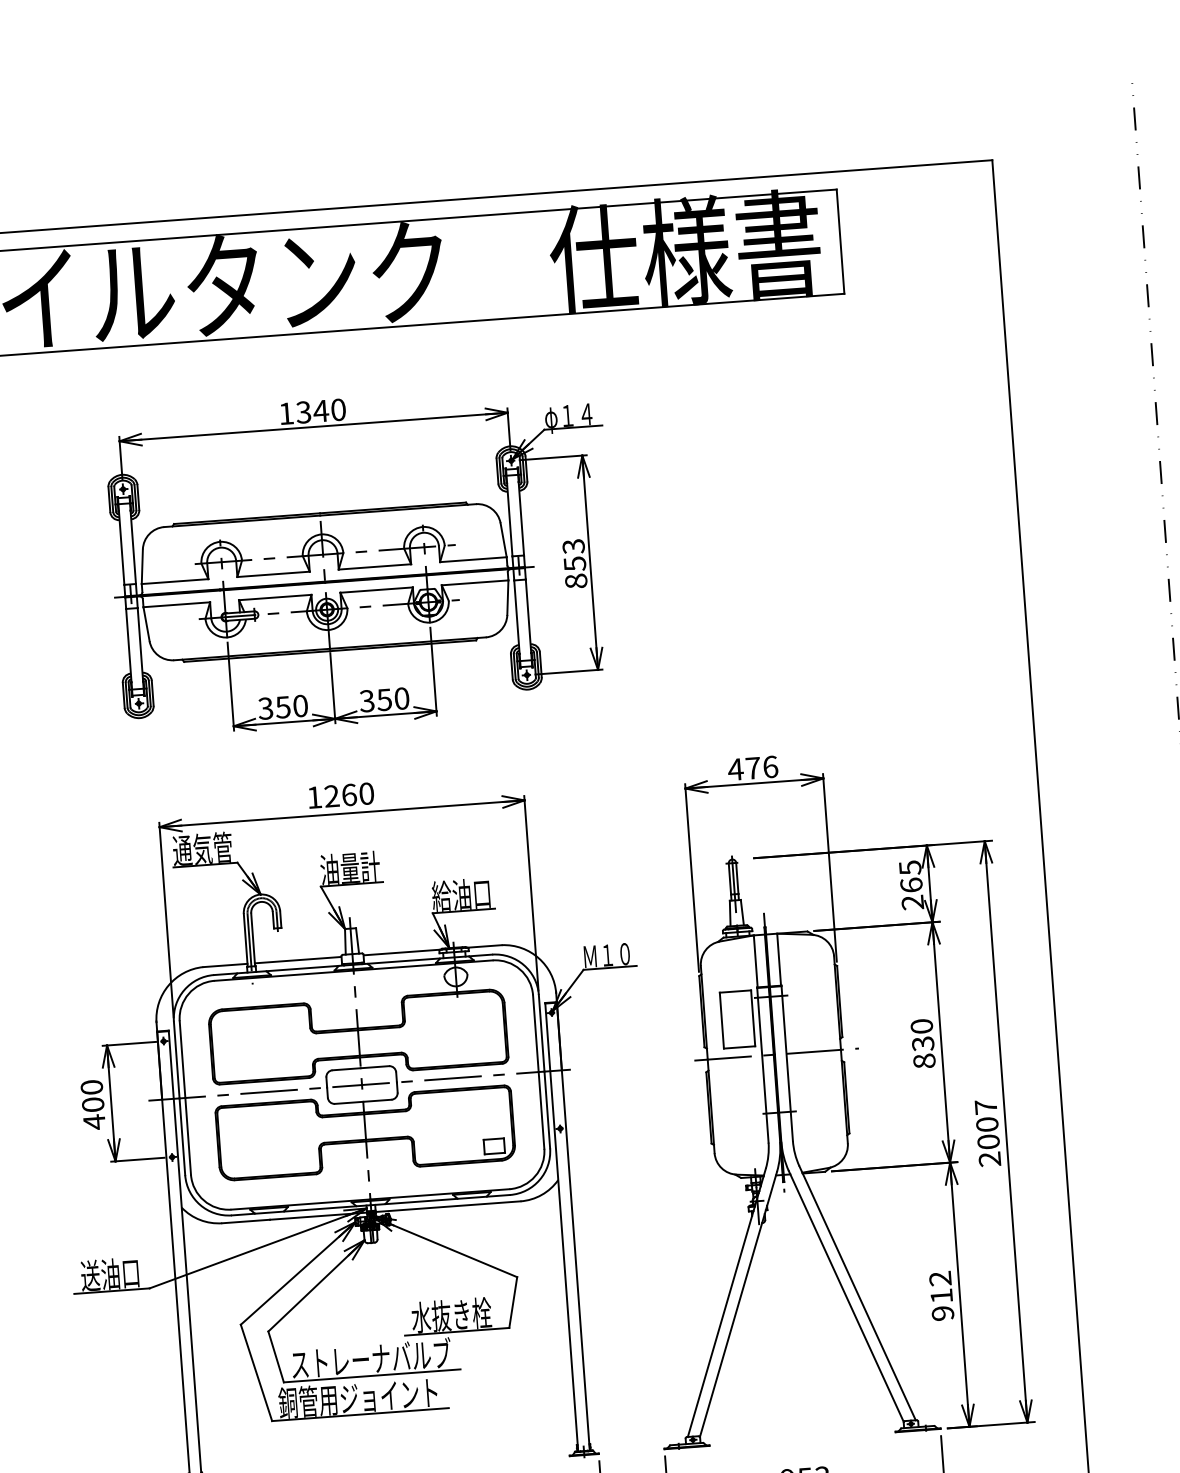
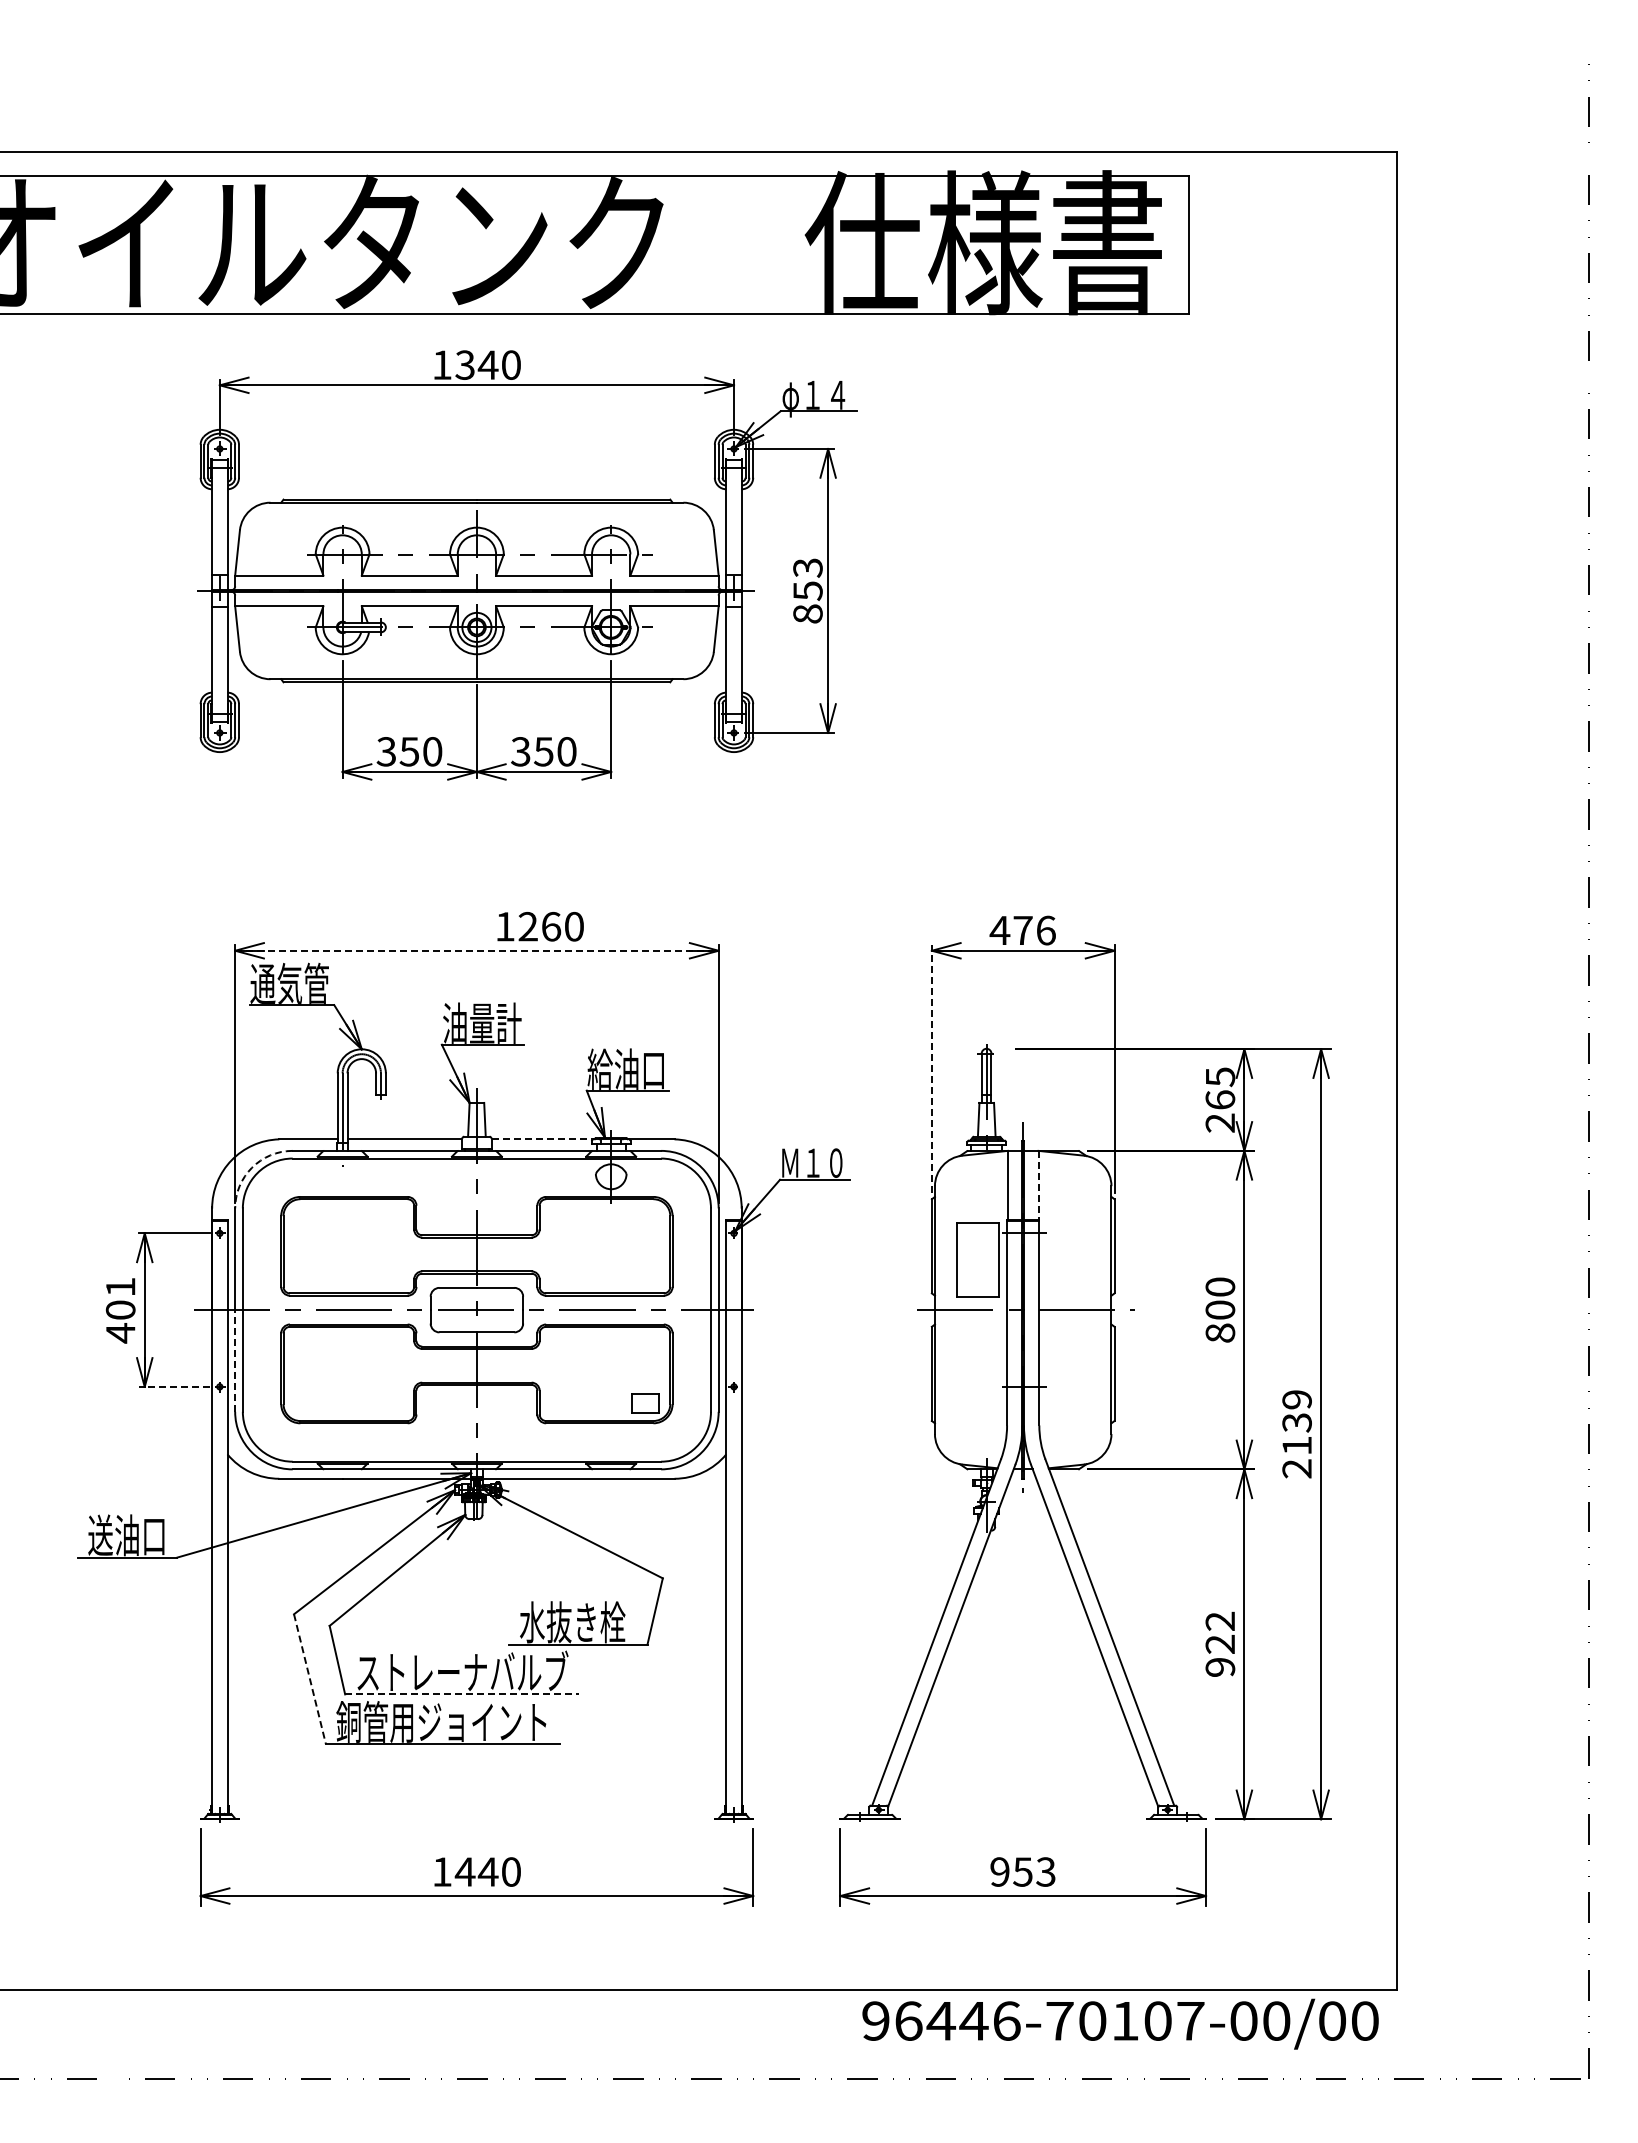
part: (361, 560) -> (527, 565), moved
text: (341, 795) -> (540, 926), moved
line: (341, 813) -> (476, 950), solid -> dashed
line: (691, 877) -> (931, 1068), solid -> dashed
line: (402, 952) -> (543, 1139), solid -> dashed
line: (778, 959) -> (1038, 1185), solid -> dashed
arc: (184, 989) -> (252, 1167), solid -> dashed
text: (923, 1044) -> (1220, 1310), 830 -> 800
text: (91, 1086) -> (120, 1286), 400 -> 401
text: (986, 1124) -> (1296, 1422), 2007 -> 2139
line: (182, 1136) -> (235, 1360), solid -> dashed
line: (137, 1159) -> (173, 1386), solid -> dashed
text: (940, 1295) -> (1219, 1643), 912 -> 922
line: (256, 1373) -> (310, 1679), solid -> dashed
line: (372, 1375) -> (462, 1694), solid -> dashed

